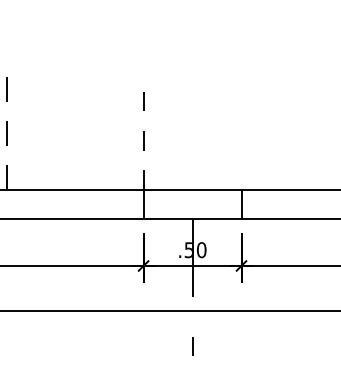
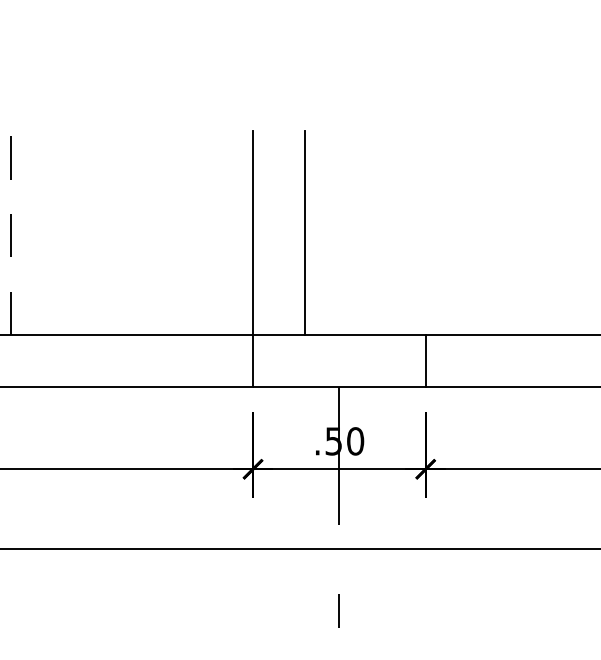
line: (172, 131) -> (304, 232), added
line: (143, 132) -> (252, 233), dashed -> solid

